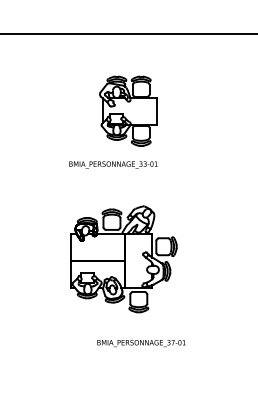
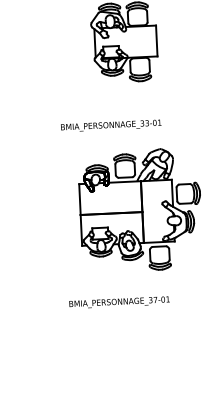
text: (113, 164) -> (111, 125), moved
part: (123, 259) -> (140, 210), moved
text: (141, 343) -> (119, 302), moved

